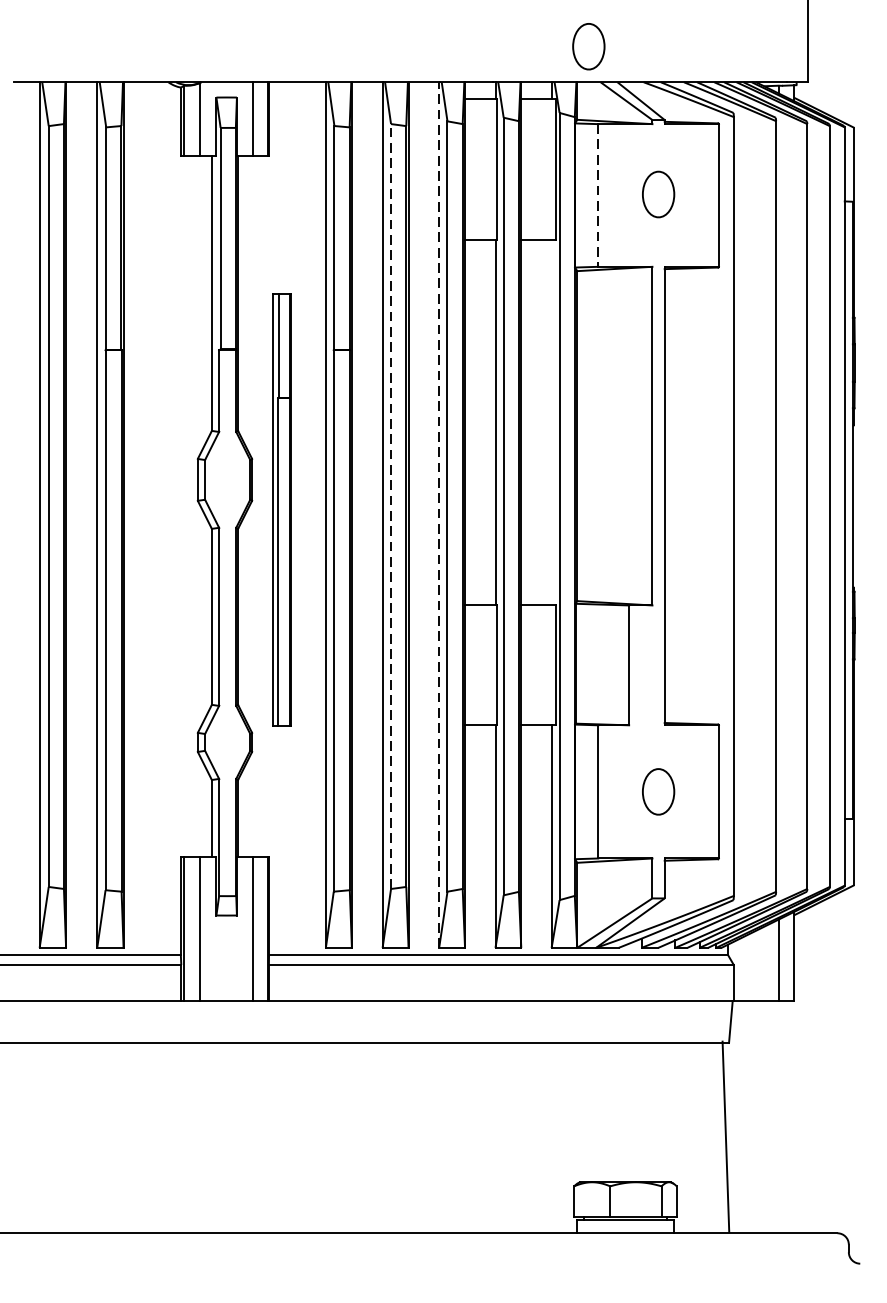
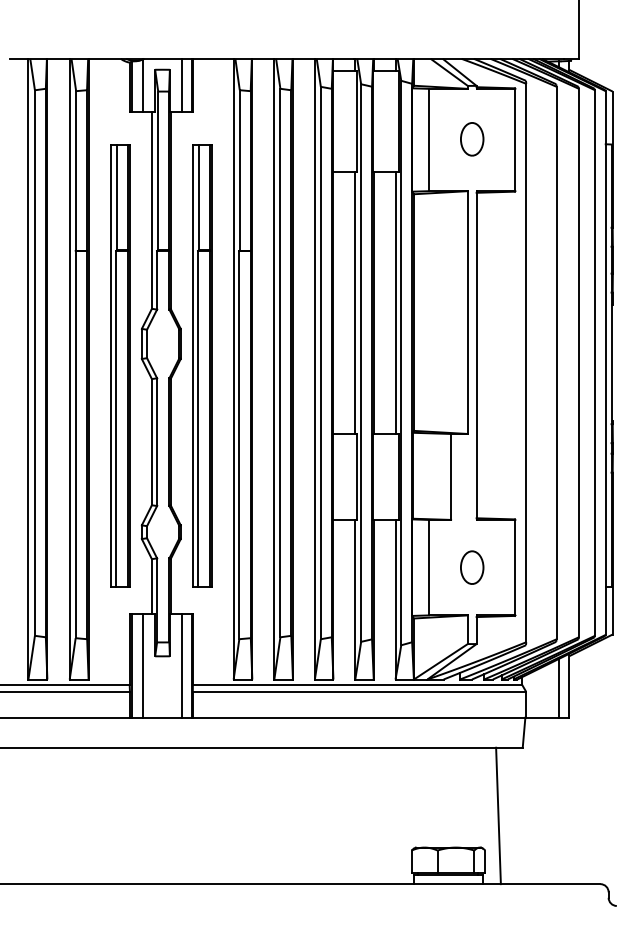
part: (589, 46) -> (422, 33), removed
line: (598, 196) -> (429, 140), dashed -> solid
line: (551, 422) -> (395, 302), added
line: (391, 505) -> (280, 362), dashed -> solid
part: (168, 509) -> (120, 365), added
part: (282, 509) -> (202, 365), size x1.43
line: (438, 514) -> (314, 368), dashed -> solid
line: (725, 1136) -> (498, 815), moved

